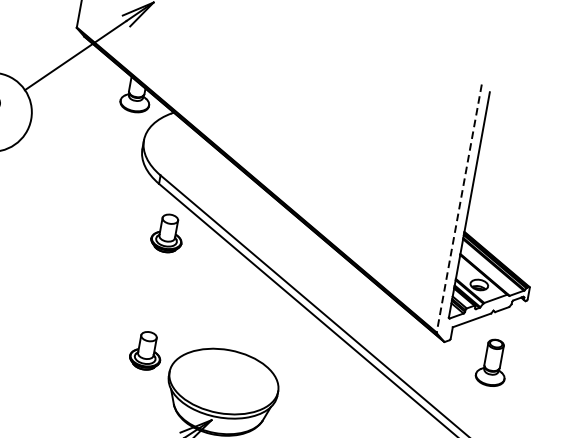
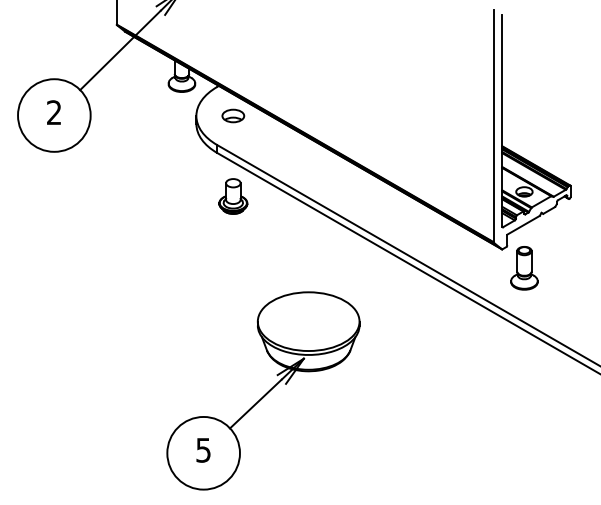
part: (183, 147) -> (233, 115), added
line: (459, 209) -> (493, 126), dashed -> solid
part: (146, 350) -> (233, 306), removed
part: (492, 363) -> (524, 268), moved

